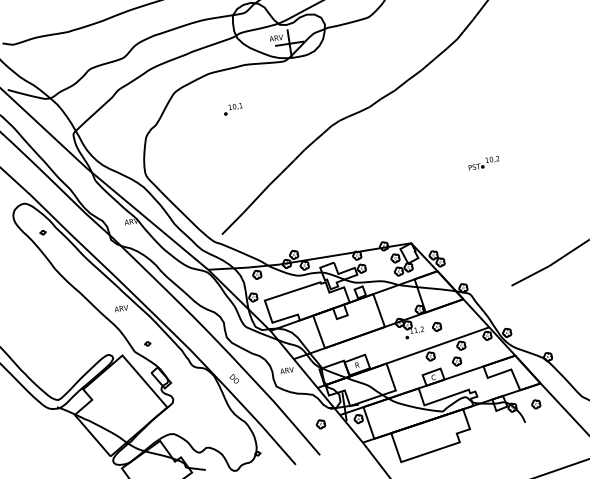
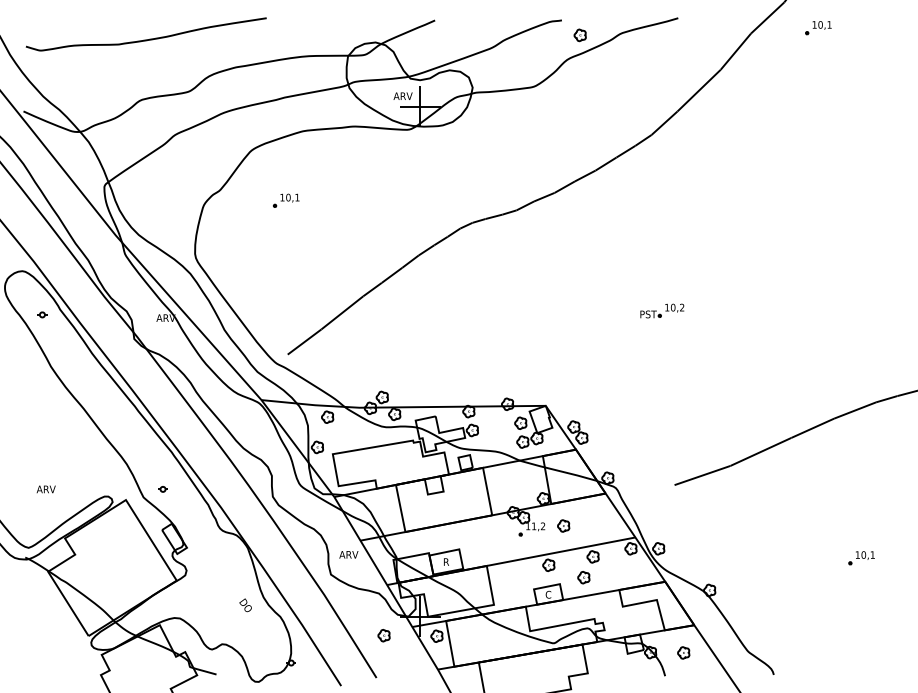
part: (233, 108) -> (286, 200), moved
text: (120, 308) -> (45, 489), moved
text: (234, 379) -> (245, 605), moved

